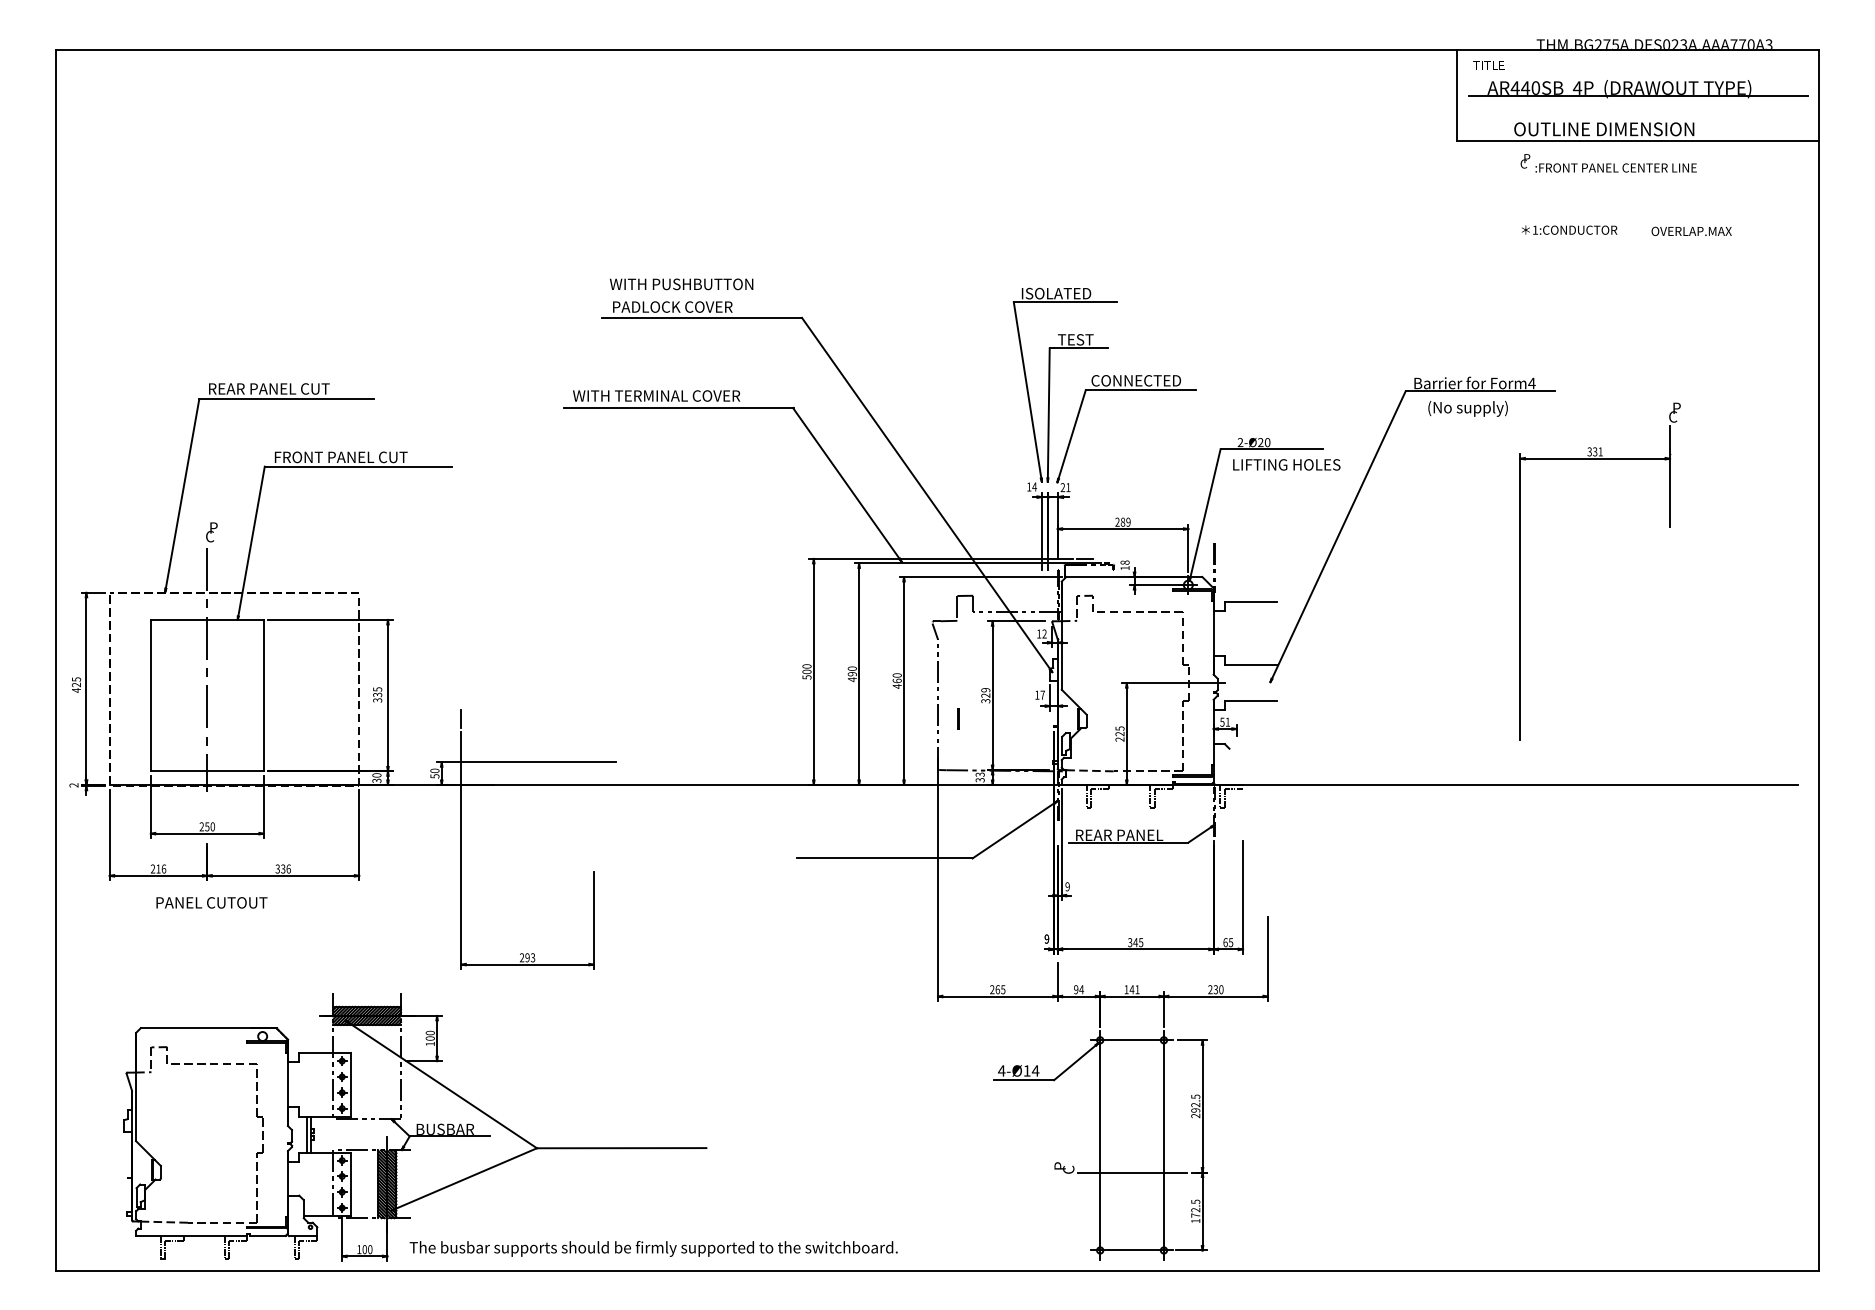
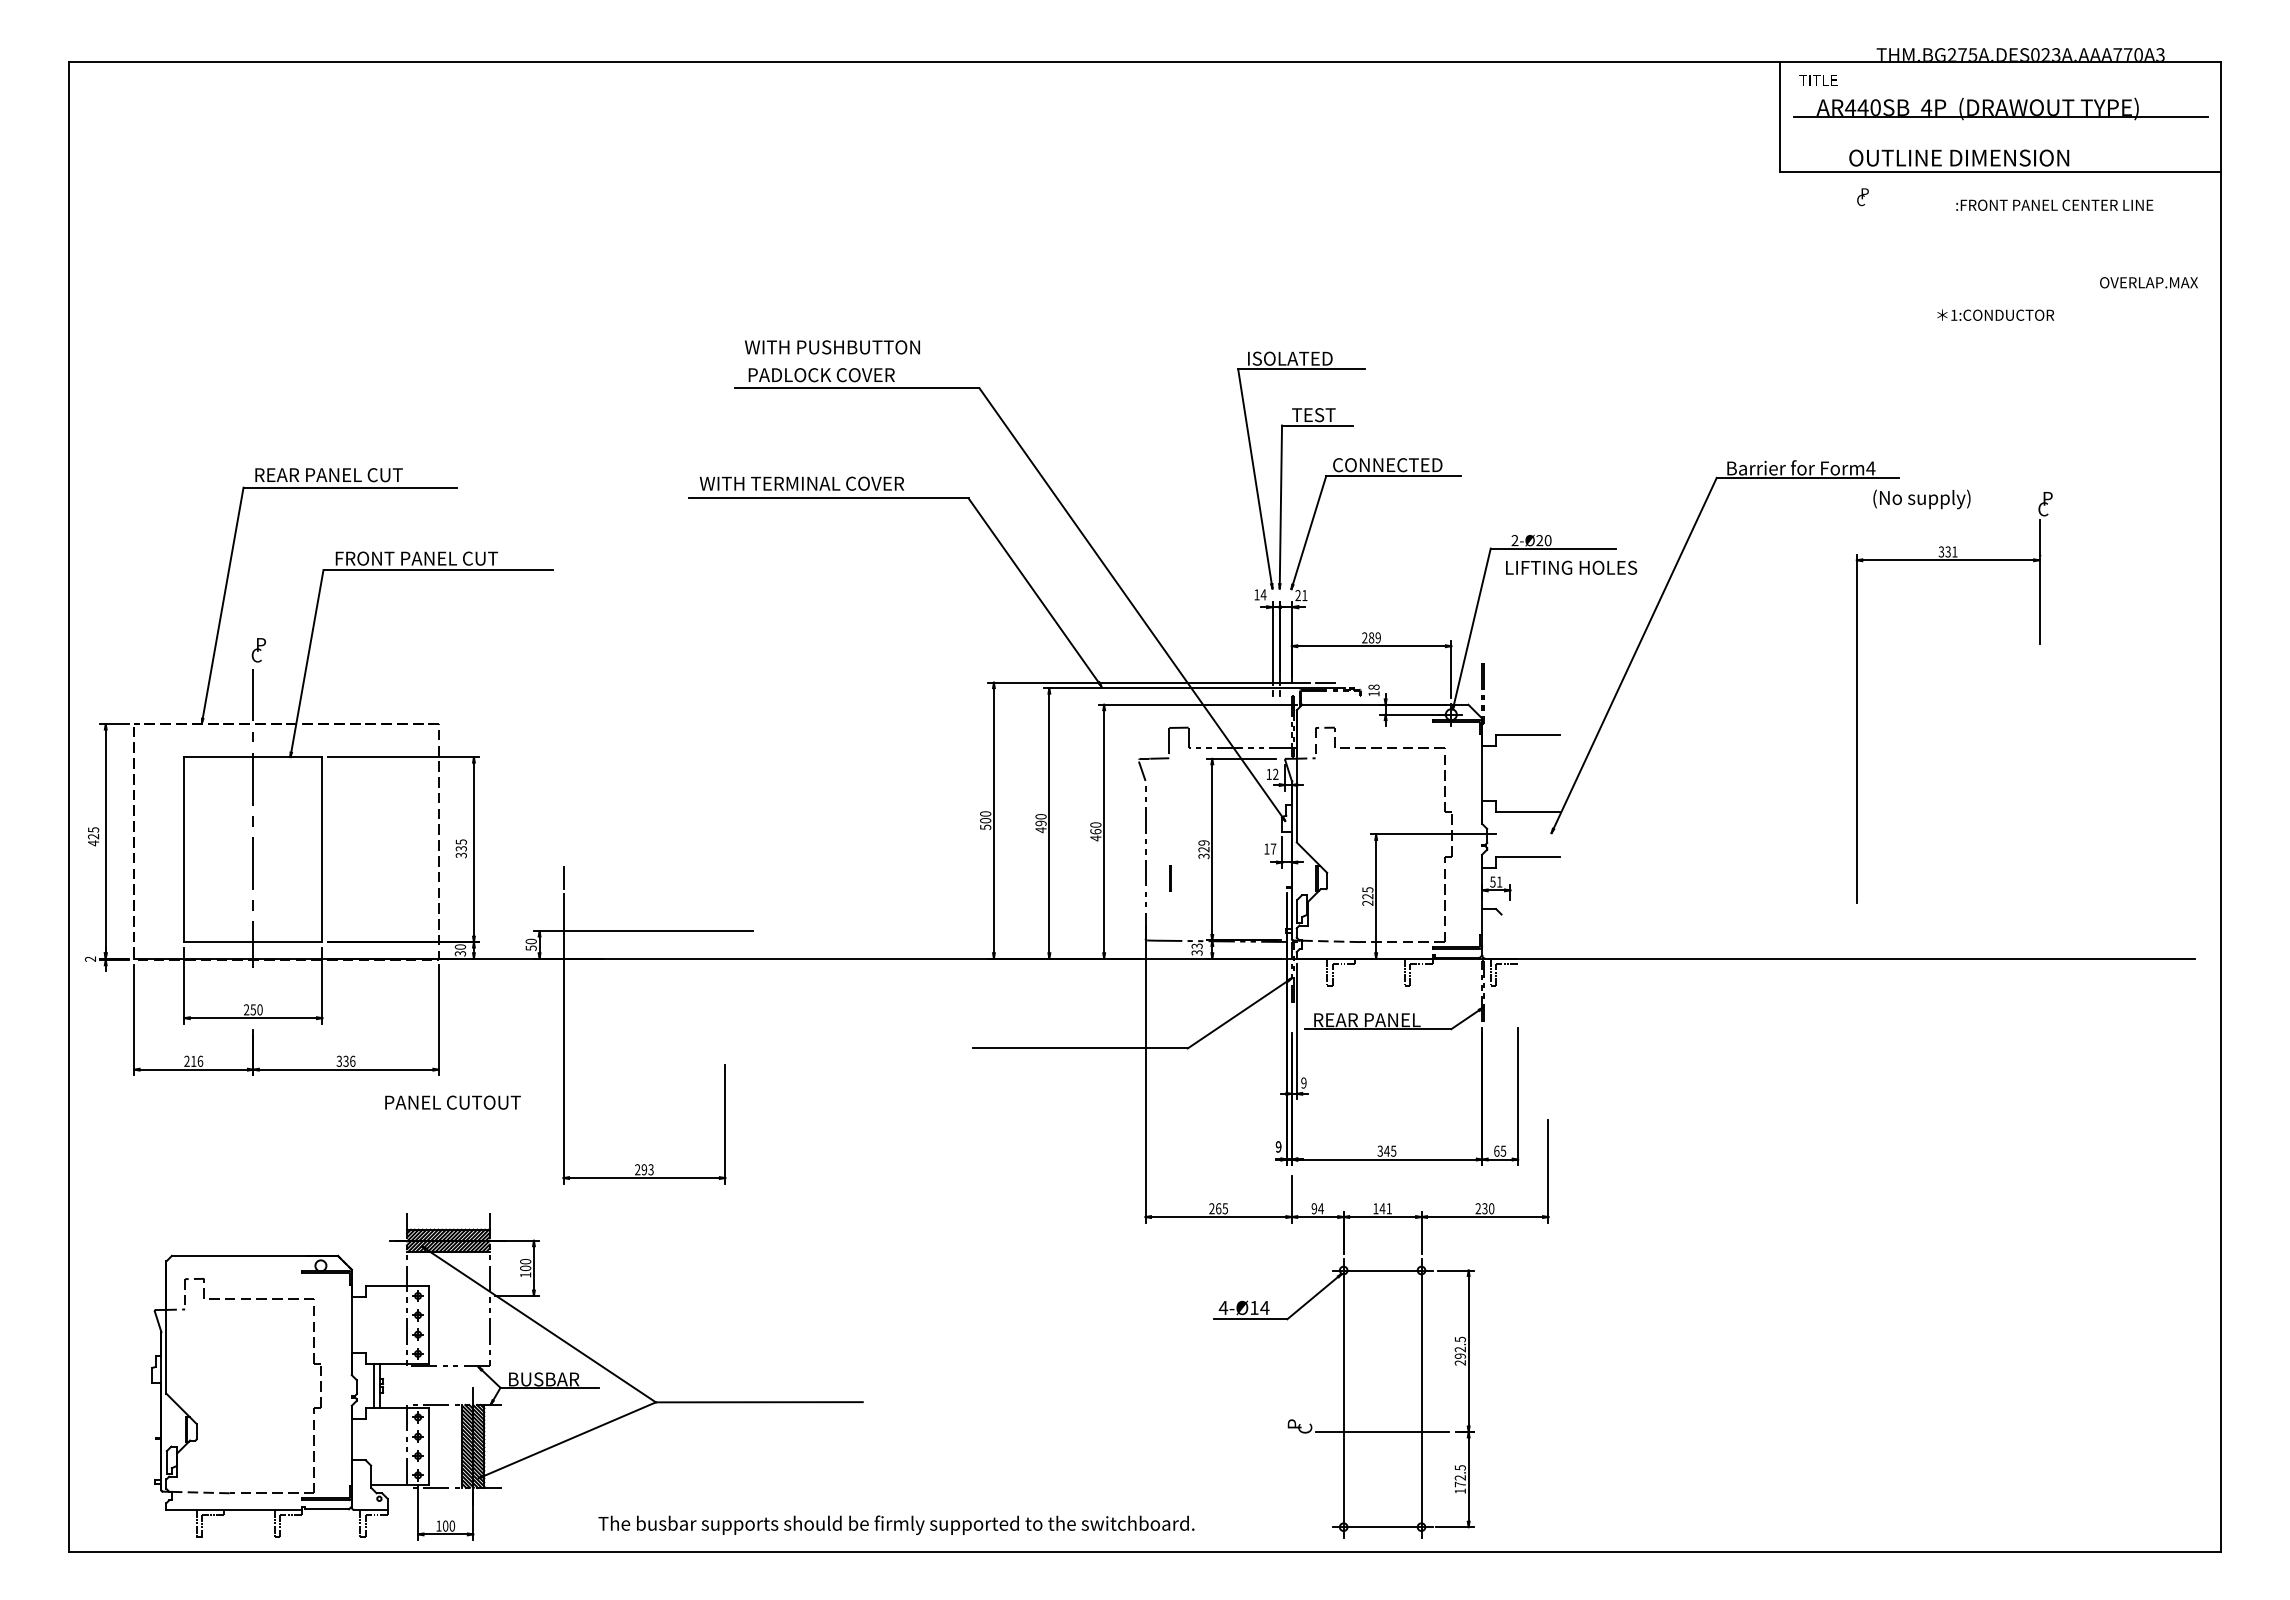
text: (1615, 167) -> (2054, 204), moved
text: (1569, 229) -> (1995, 314), moved
text: (1691, 231) -> (2148, 282), moved
text: (1467, 408) -> (1921, 499), moved
text: (211, 902) -> (452, 1102), moved
text: (653, 1248) -> (896, 1524), moved

